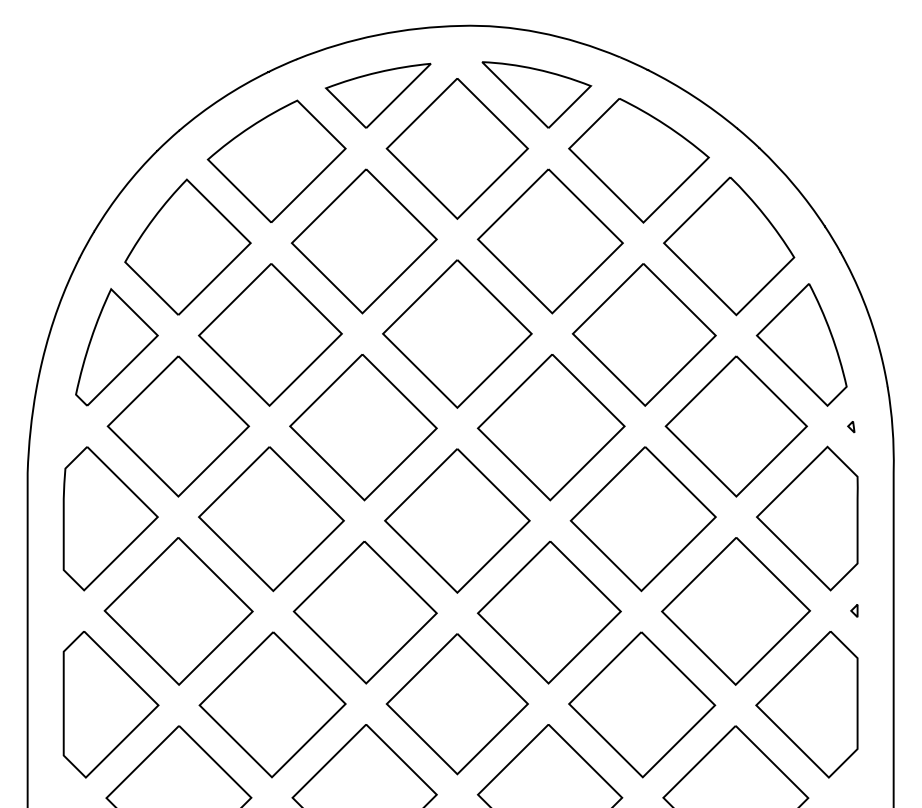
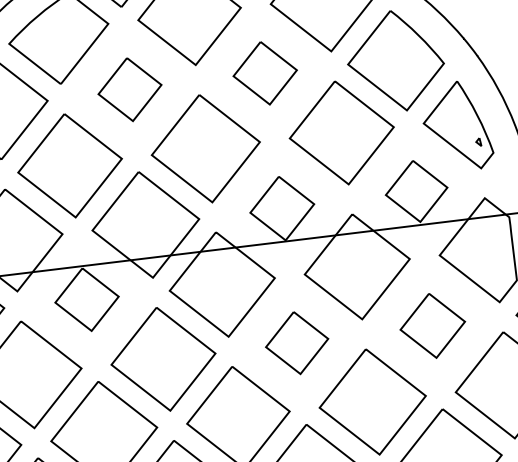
part: (363, 241) -> (129, 89), size x0.6
part: (549, 241) -> (264, 73), size x0.6
part: (735, 426) -> (416, 191), size x0.6
part: (550, 427) -> (281, 208), size x0.6
part: (851, 427) -> (478, 142), moved
part: (271, 519) -> (87, 299), size x0.6
part: (735, 611) -> (432, 325), size x0.6
part: (548, 612) -> (296, 343), size x0.6

